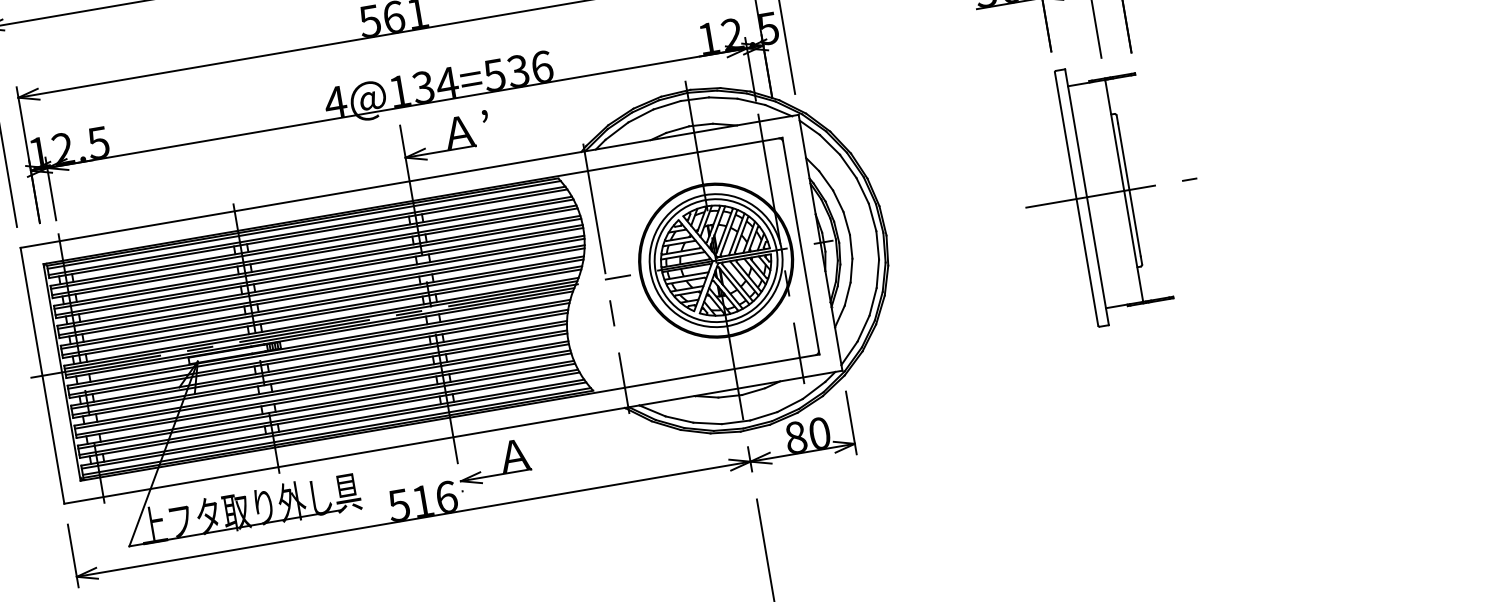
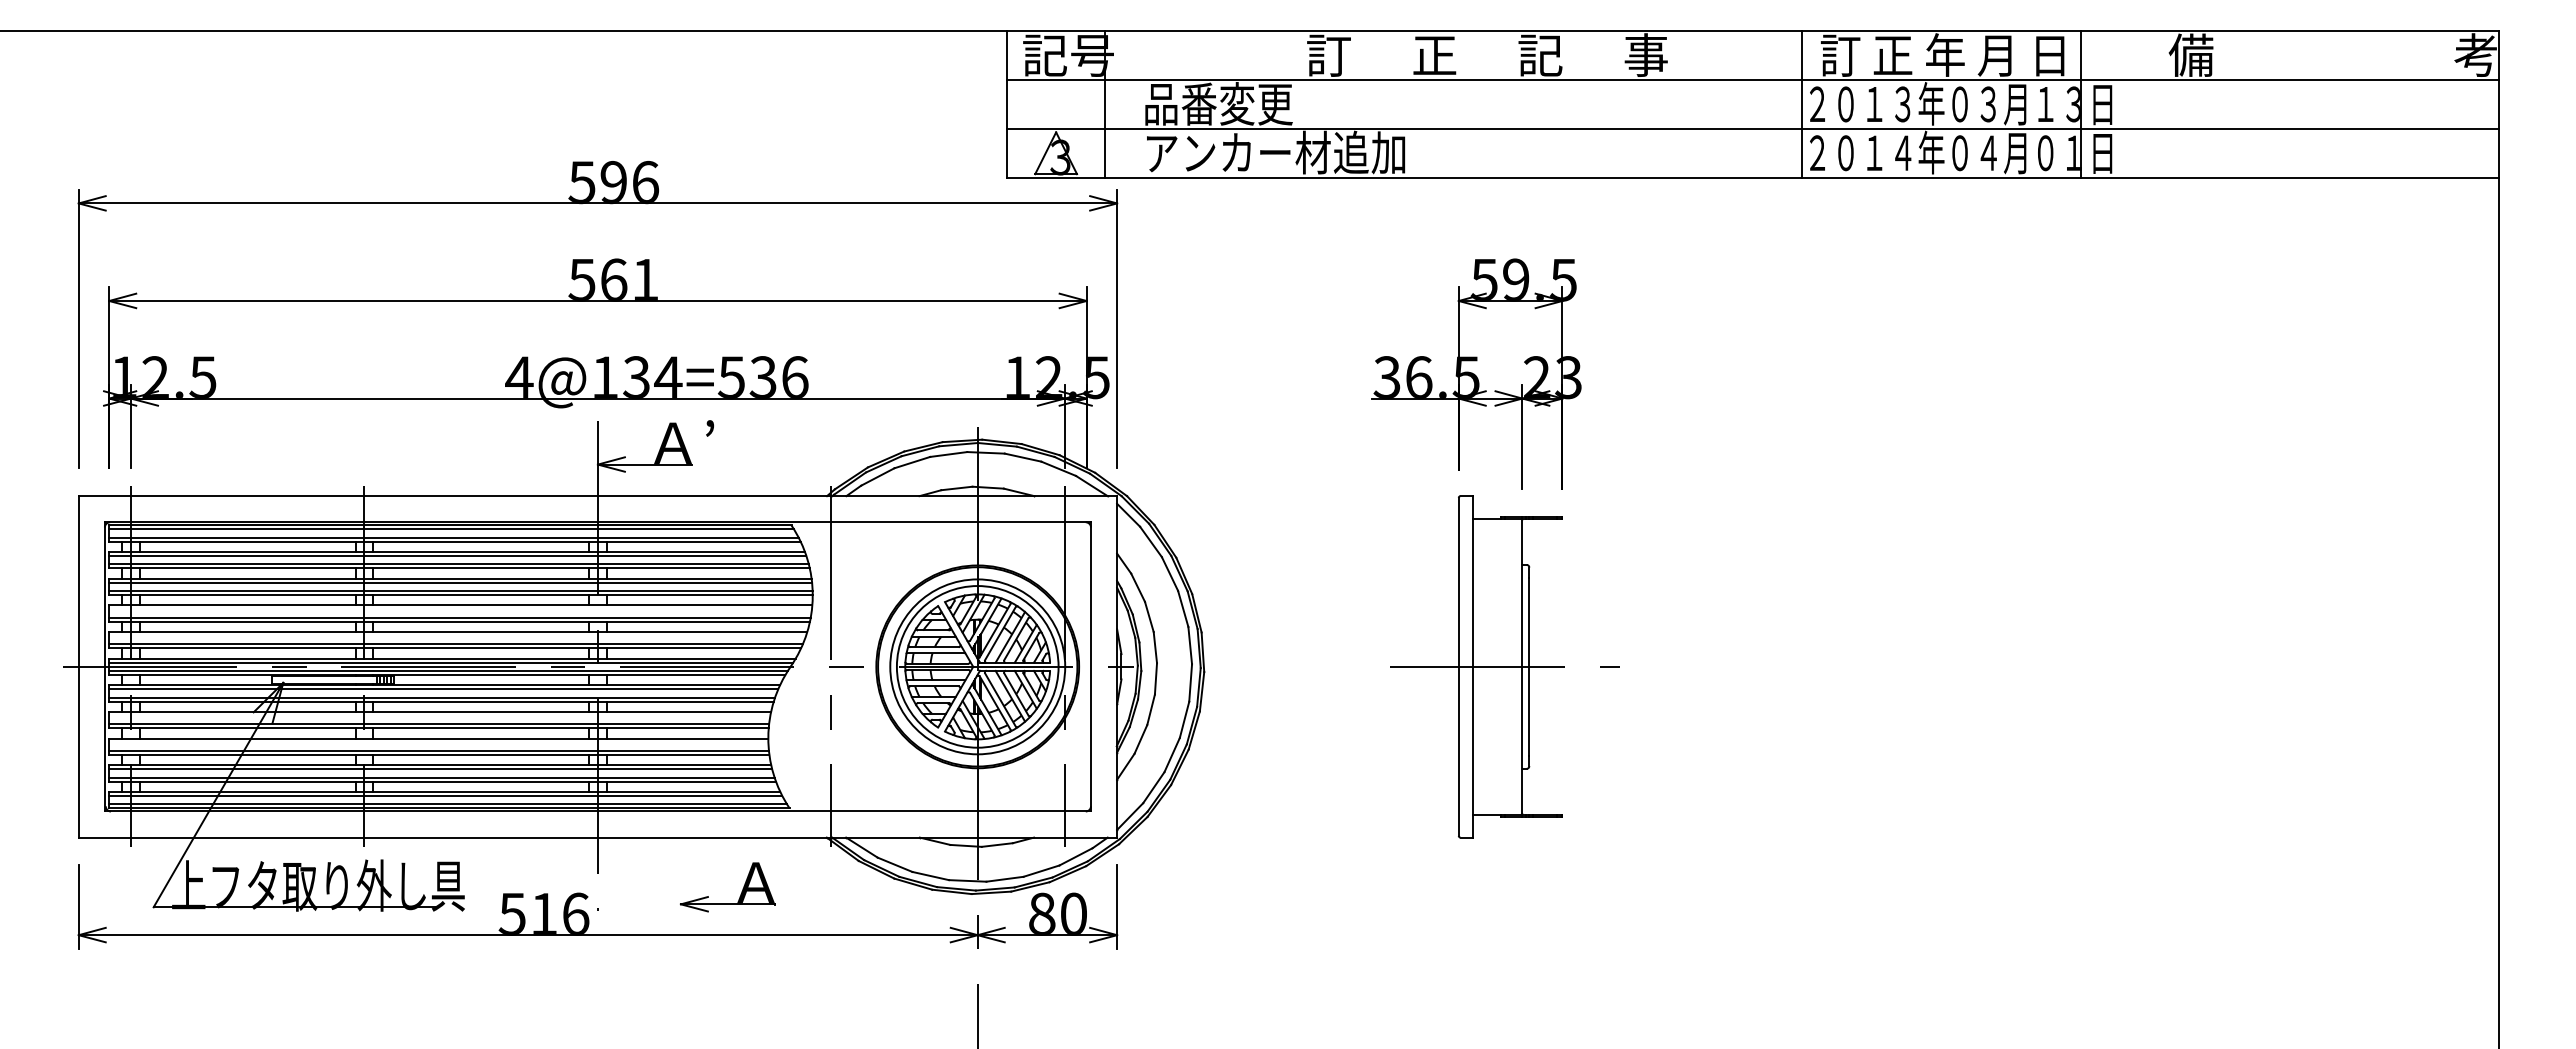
line: (321, 283) -> (460, 609), removed
line: (322, 304) -> (457, 636), removed
line: (319, 366) -> (439, 716), removed
line: (321, 386) -> (438, 742), removed
part: (504, 463) -> (741, 891), moved

